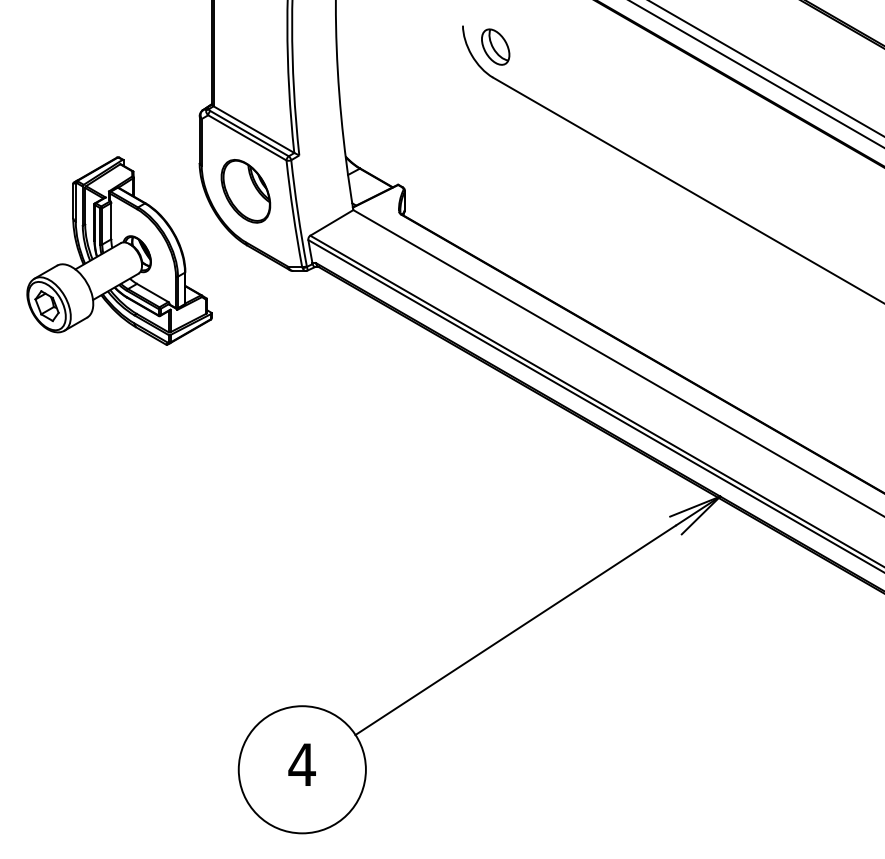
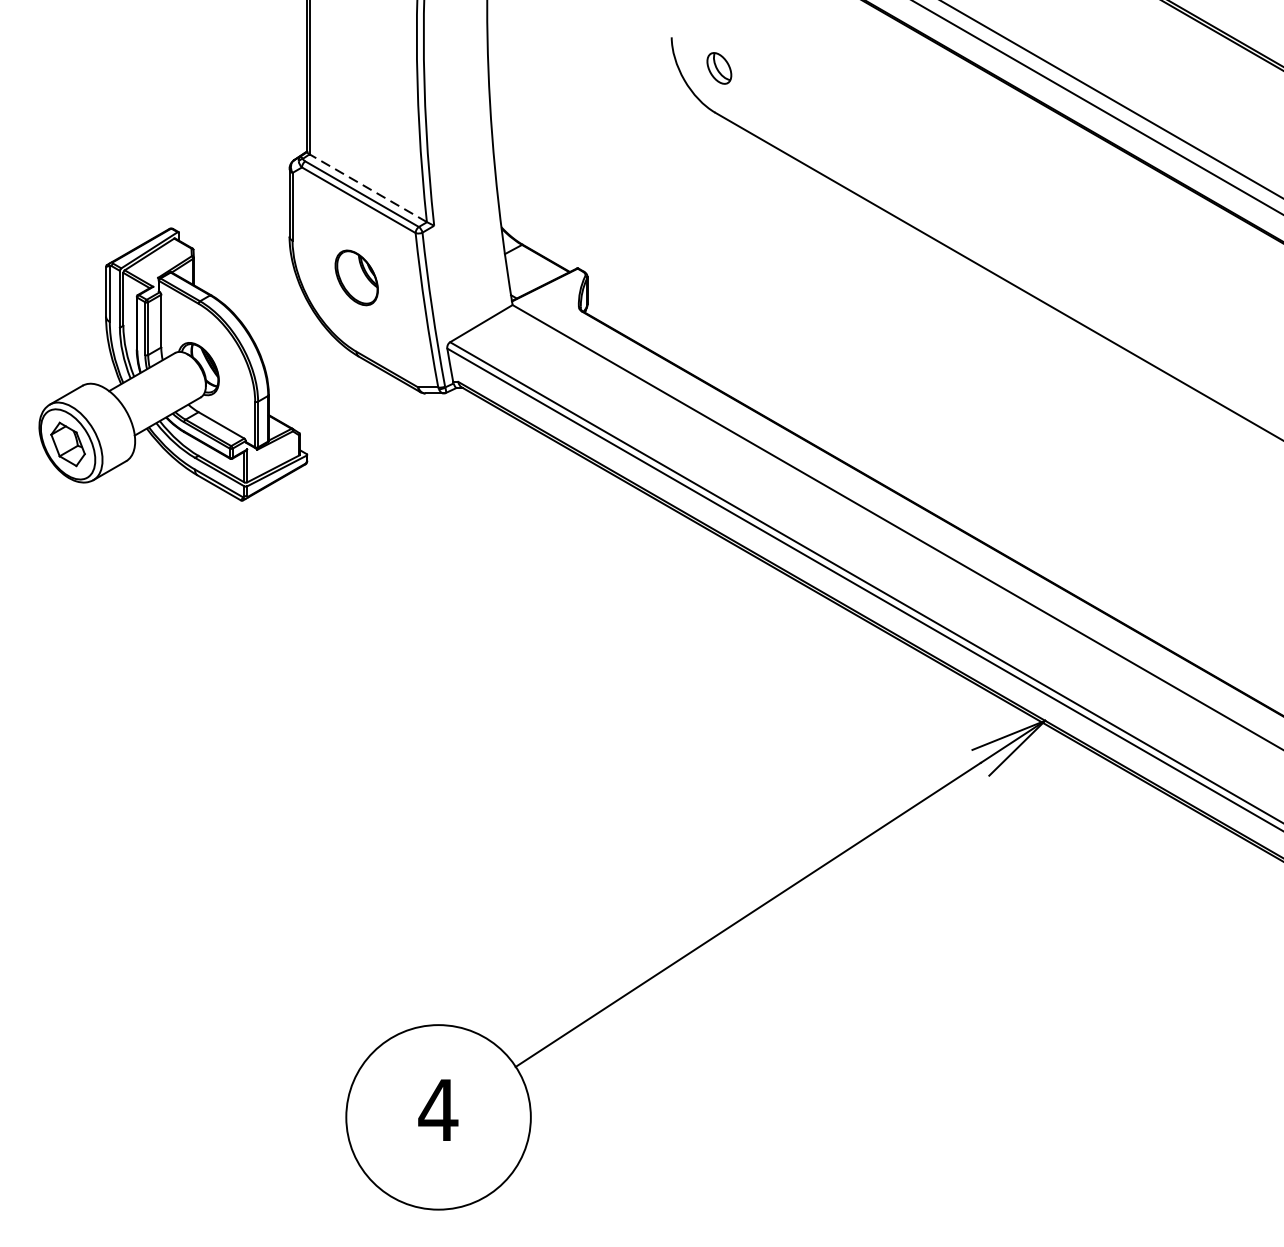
part: (495, 46) -> (718, 67), size x0.6
line: (253, 129) -> (367, 188), solid -> dashed
part: (245, 191) -> (356, 278), size x0.6

